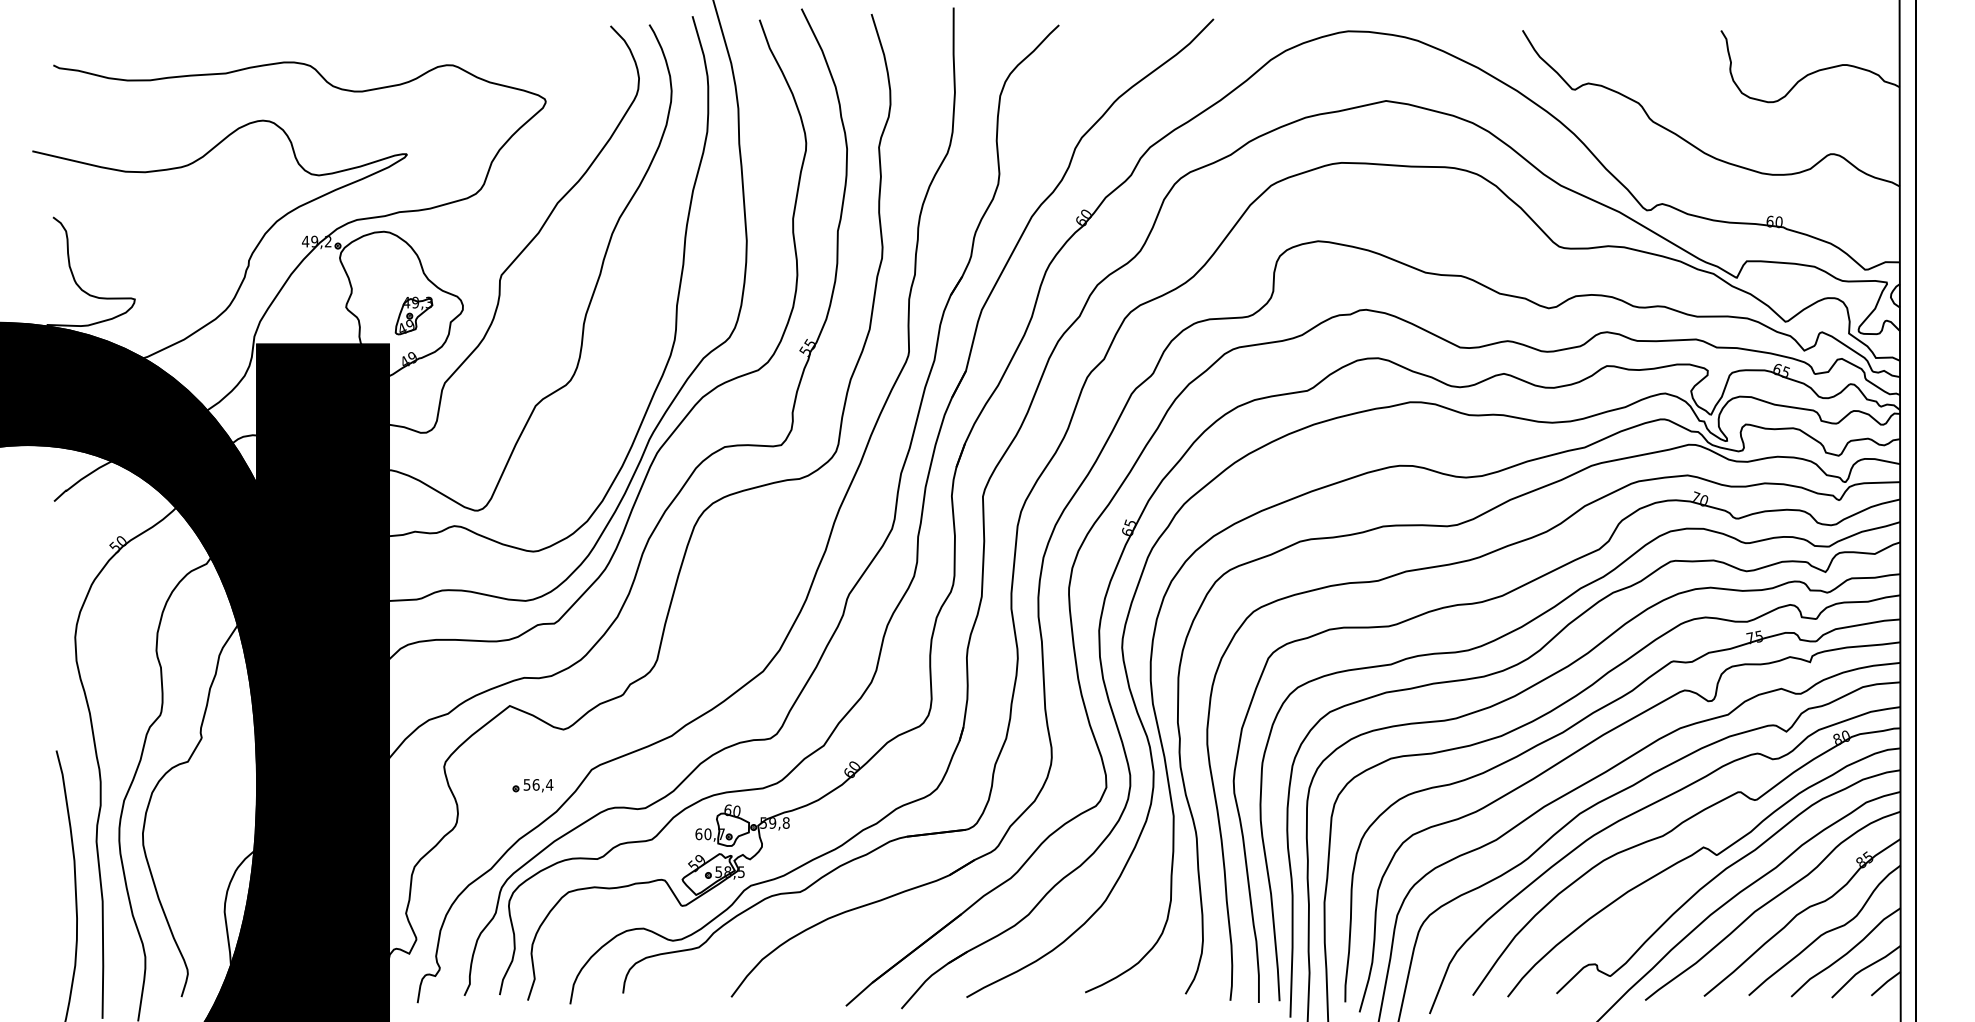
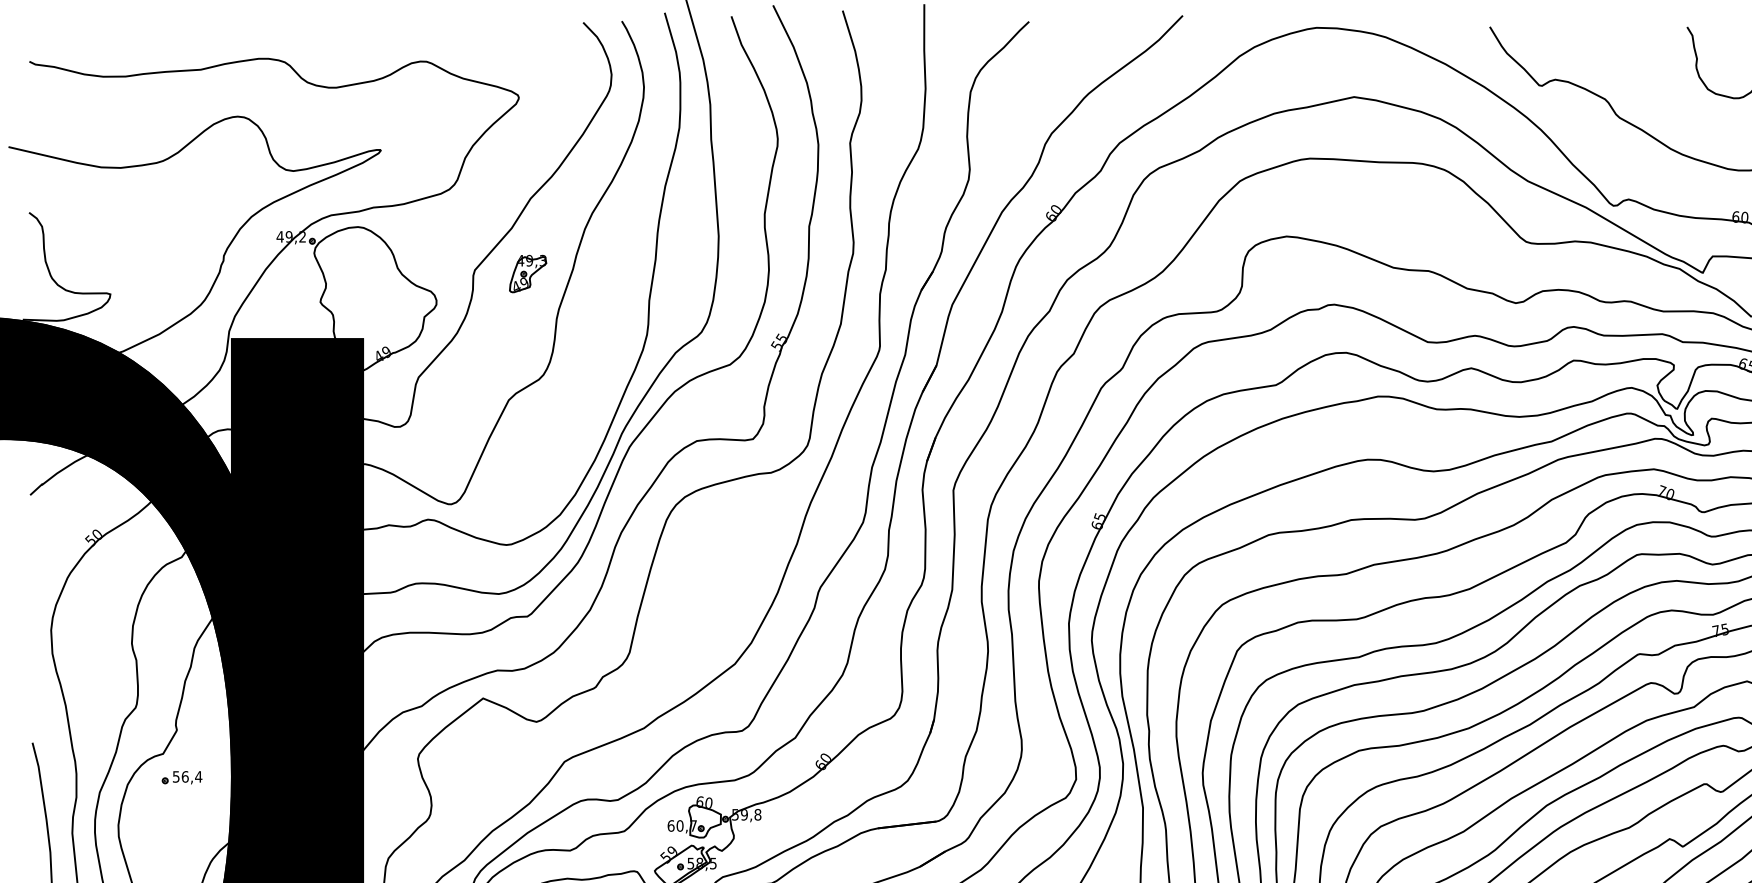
part: (413, 315) -> (527, 273), moved
part: (532, 785) -> (181, 777), moved

